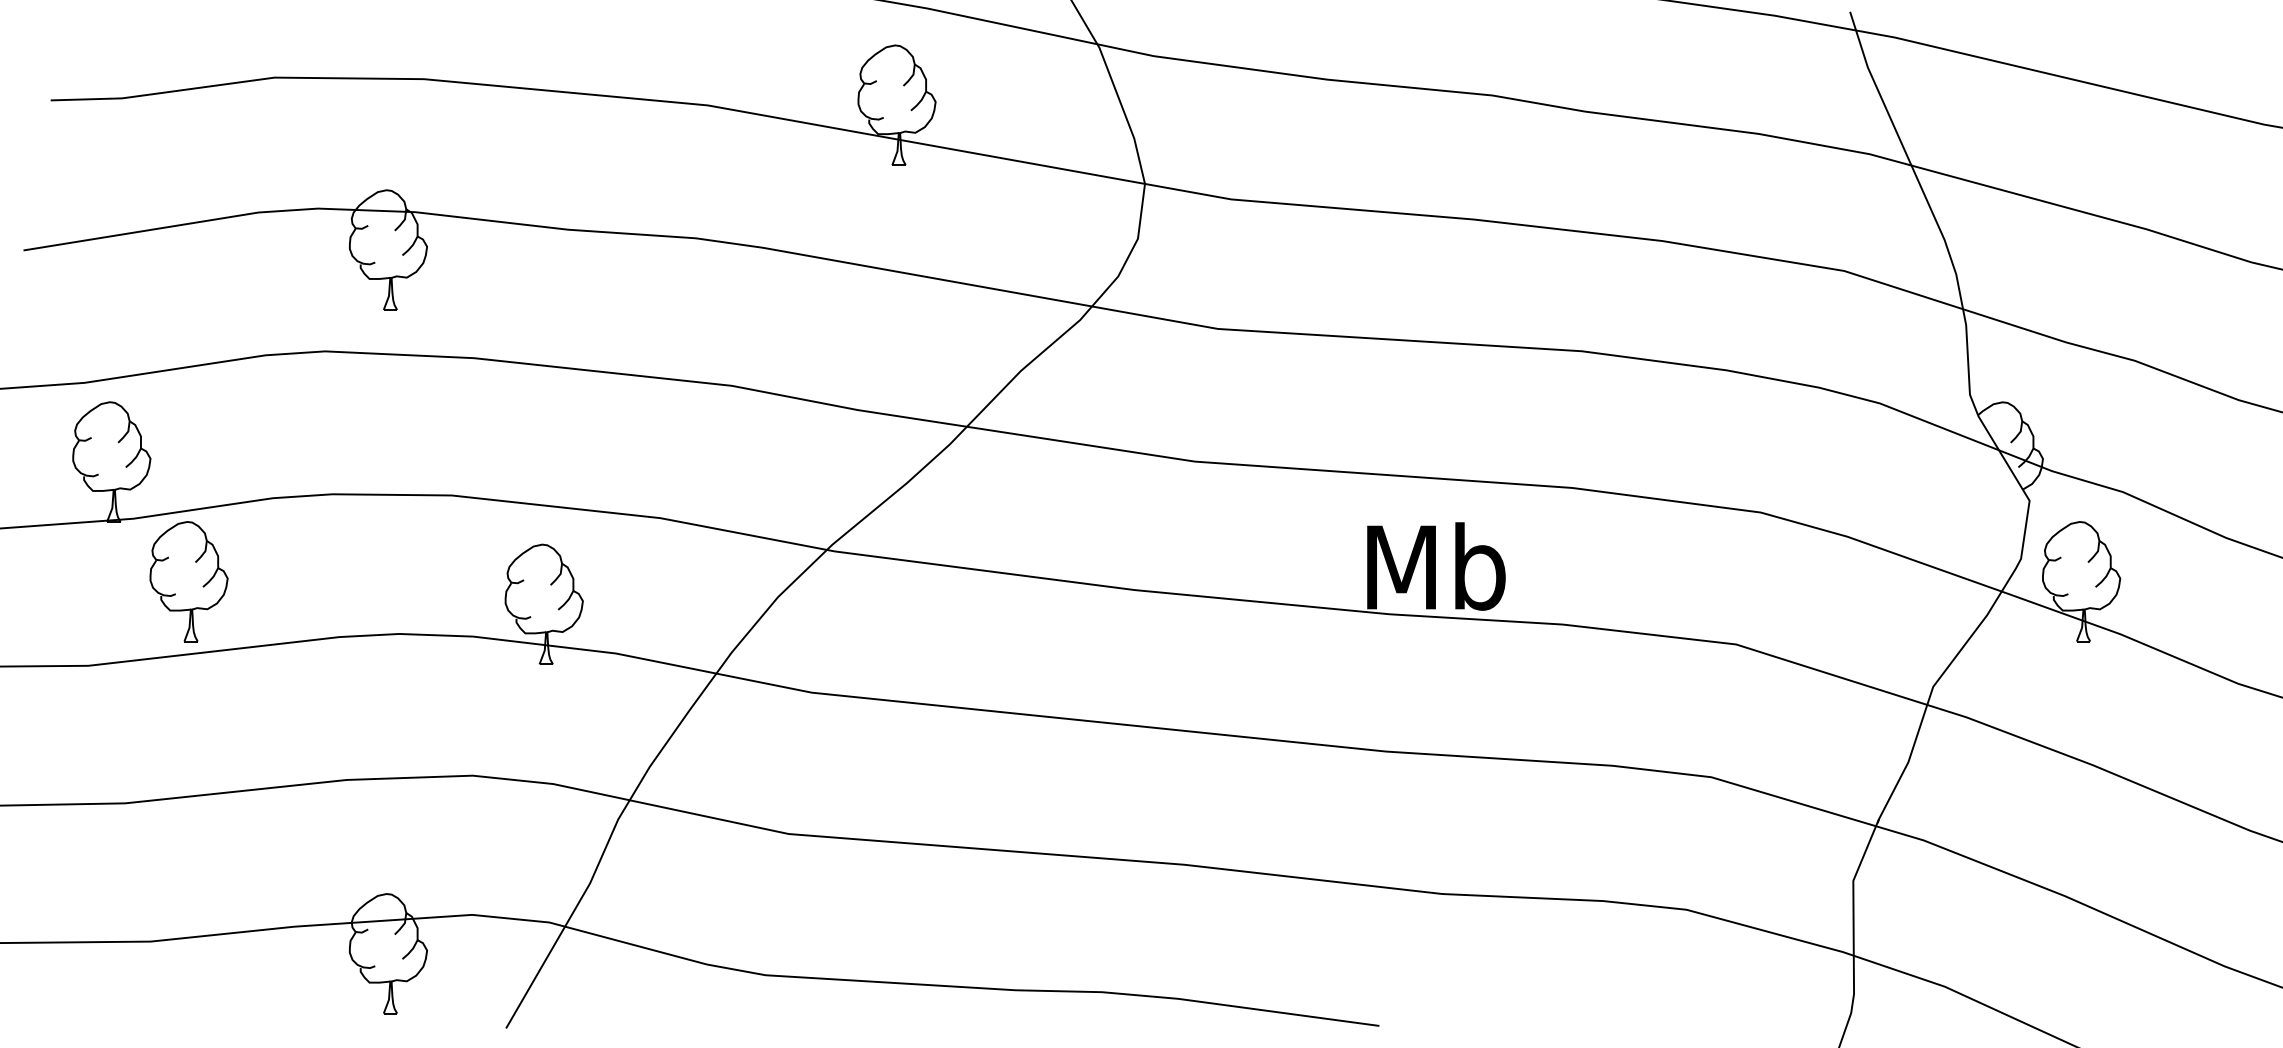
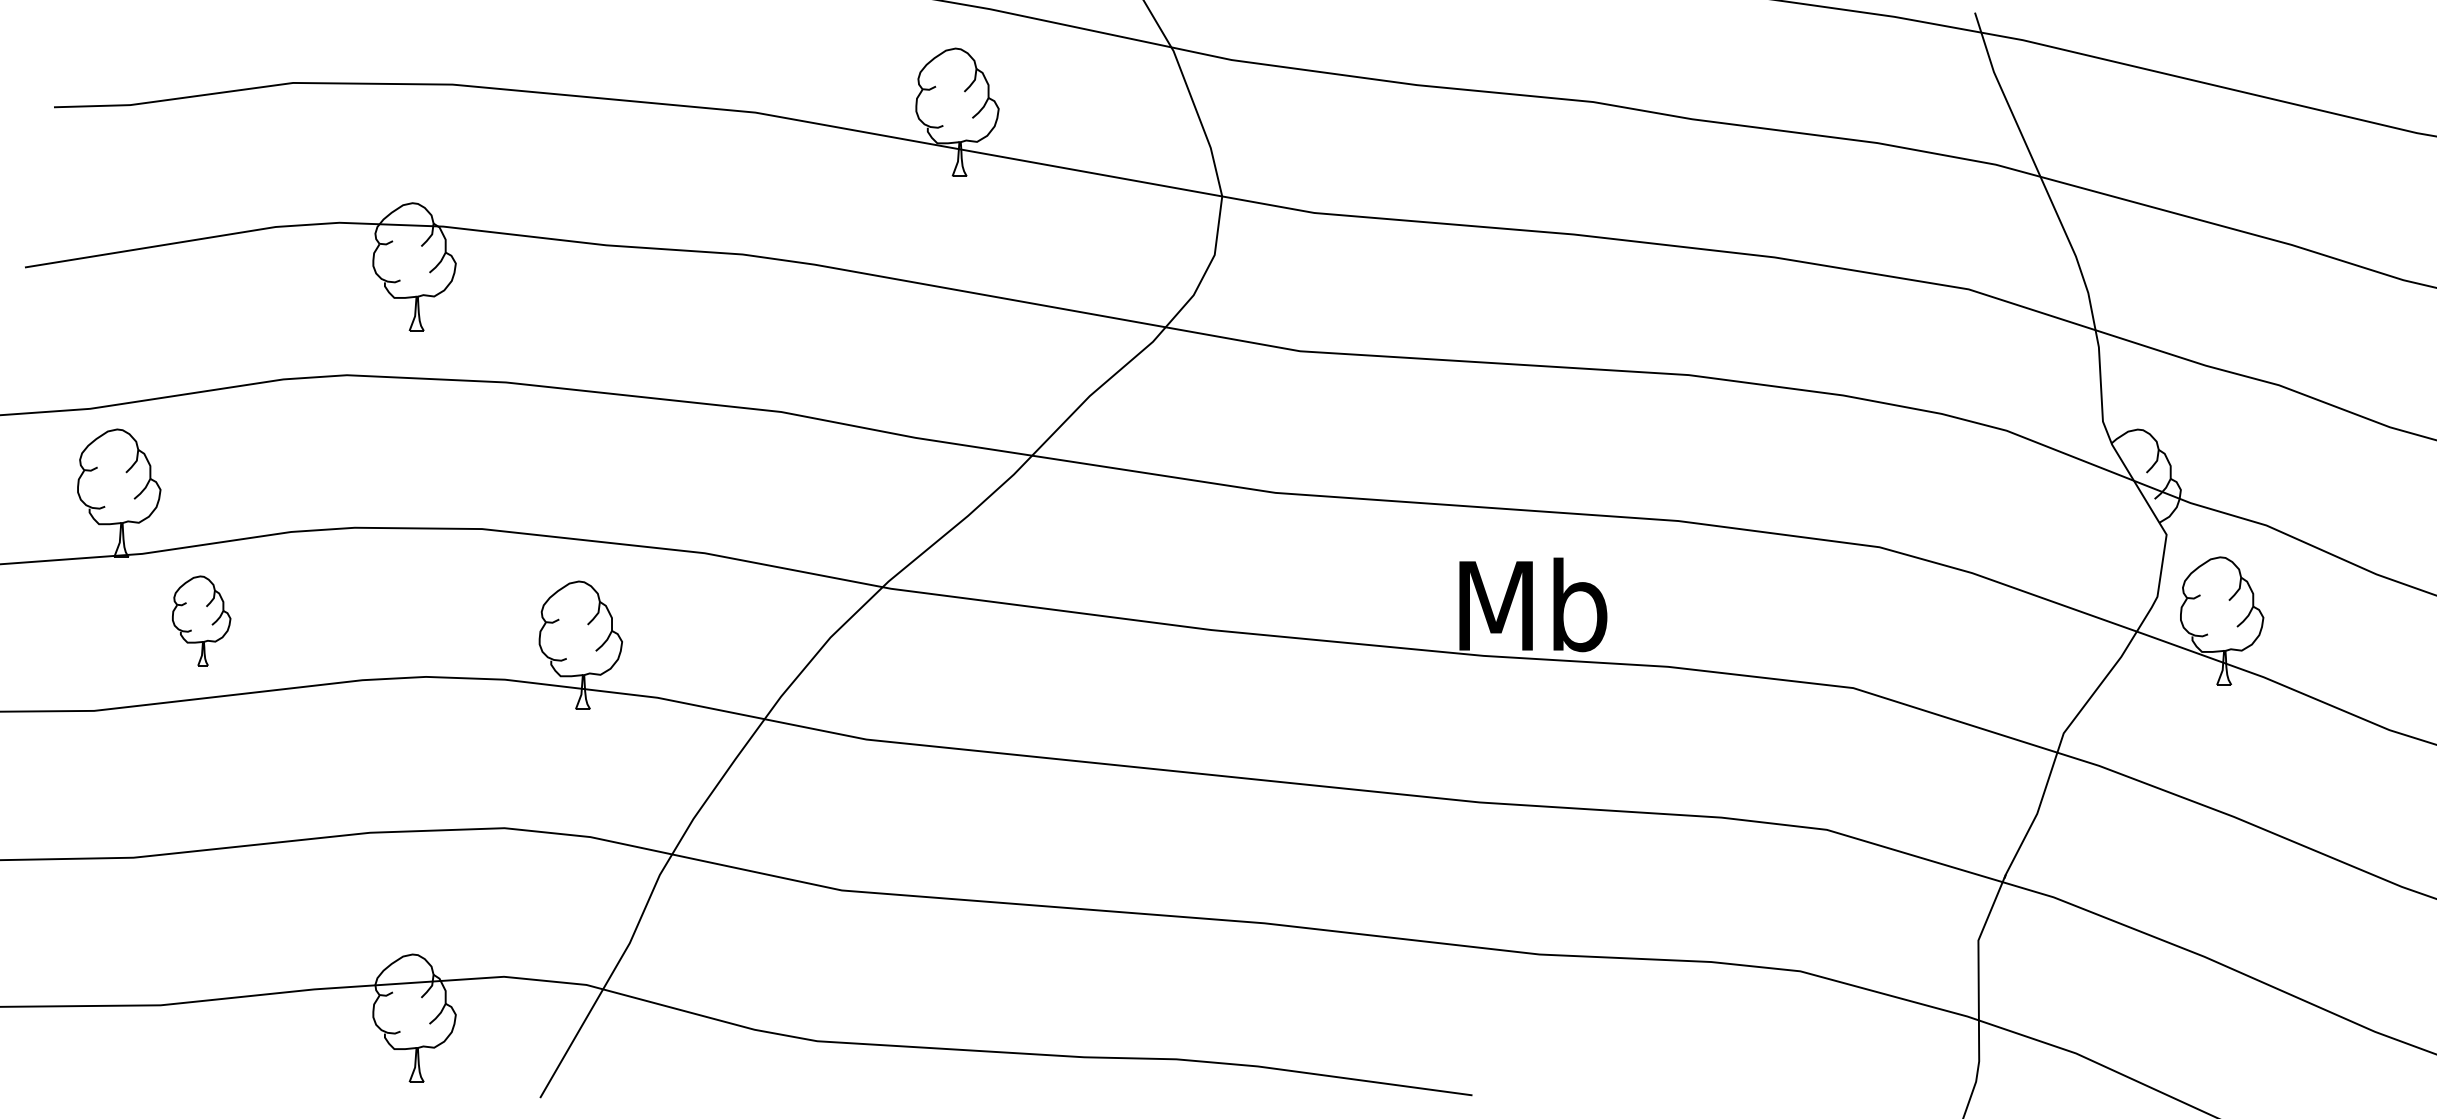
part: (188, 581) -> (201, 620), size x0.7

